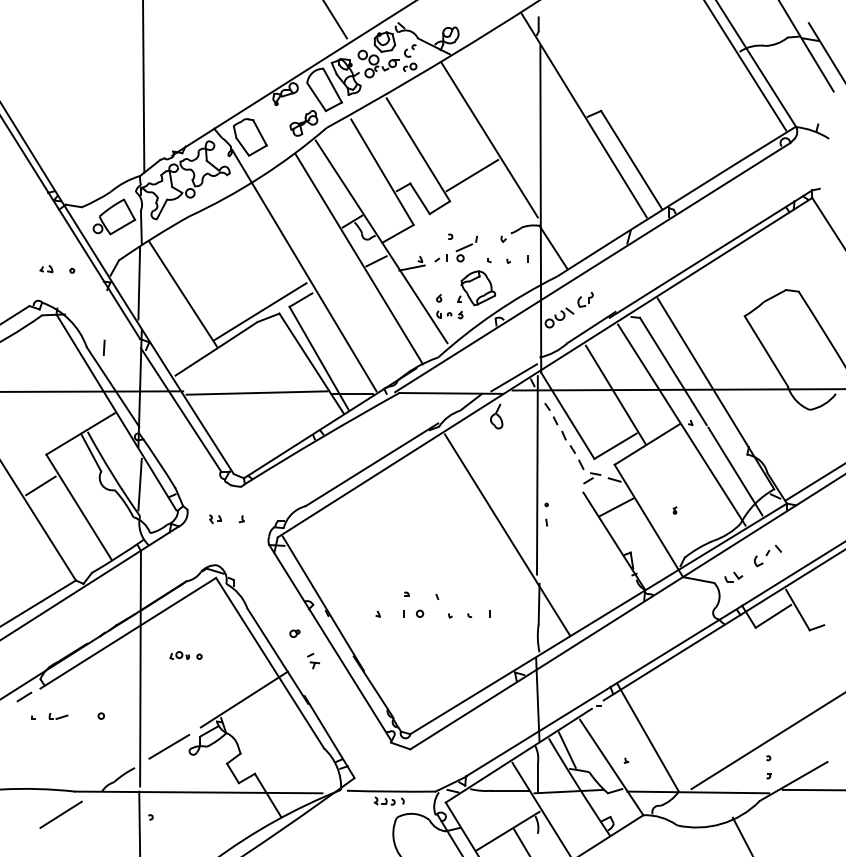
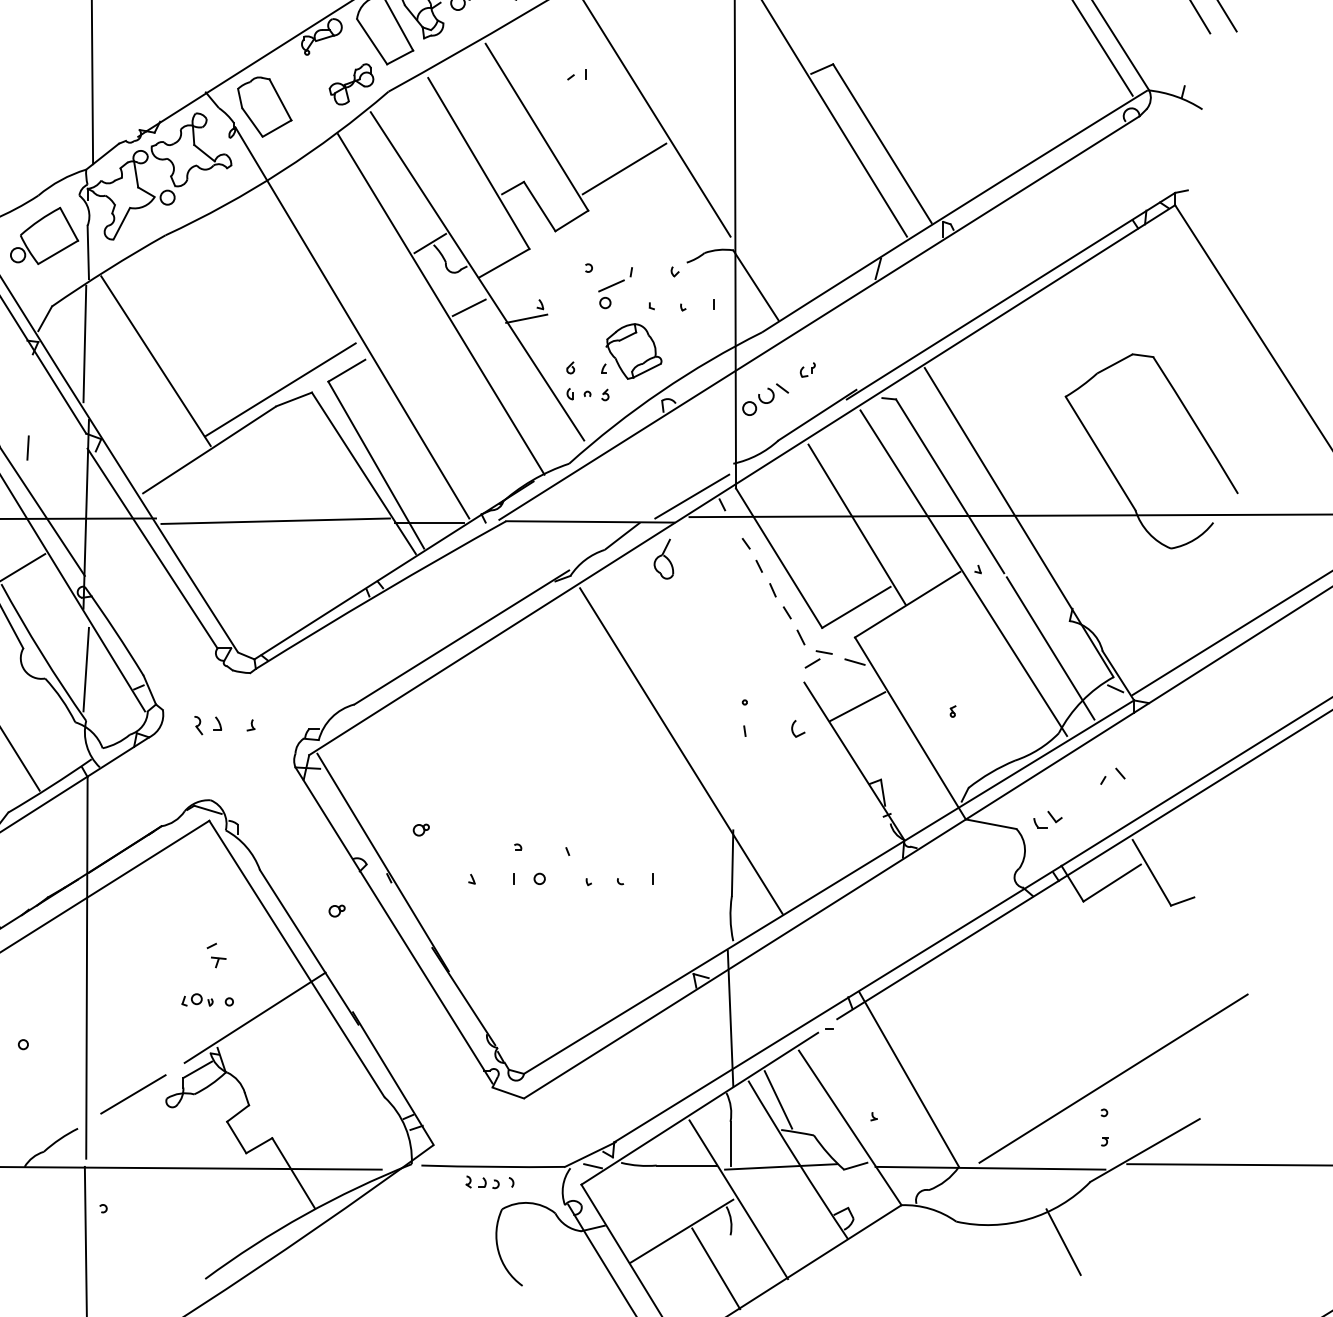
part: (440, 258) -> (576, 74), moved
part: (585, 299) -> (807, 369), size x0.6
line: (536, 475) -> (728, 654), removed
part: (215, 519) -> (208, 726), size x1.4
part: (758, 561) -> (798, 729), moved
part: (346, 583) -> (420, 829), added
part: (185, 655) -> (206, 999), moved
part: (313, 660) -> (216, 954), moved

